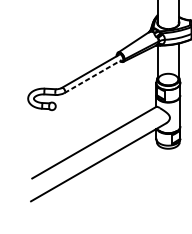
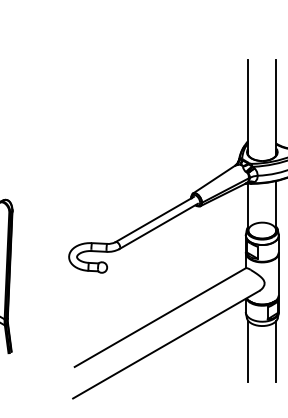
line: (93, 76) -> (159, 226), dashed -> solid
line: (158, 166) -> (248, 350), added
line: (178, 166) -> (276, 350), added

